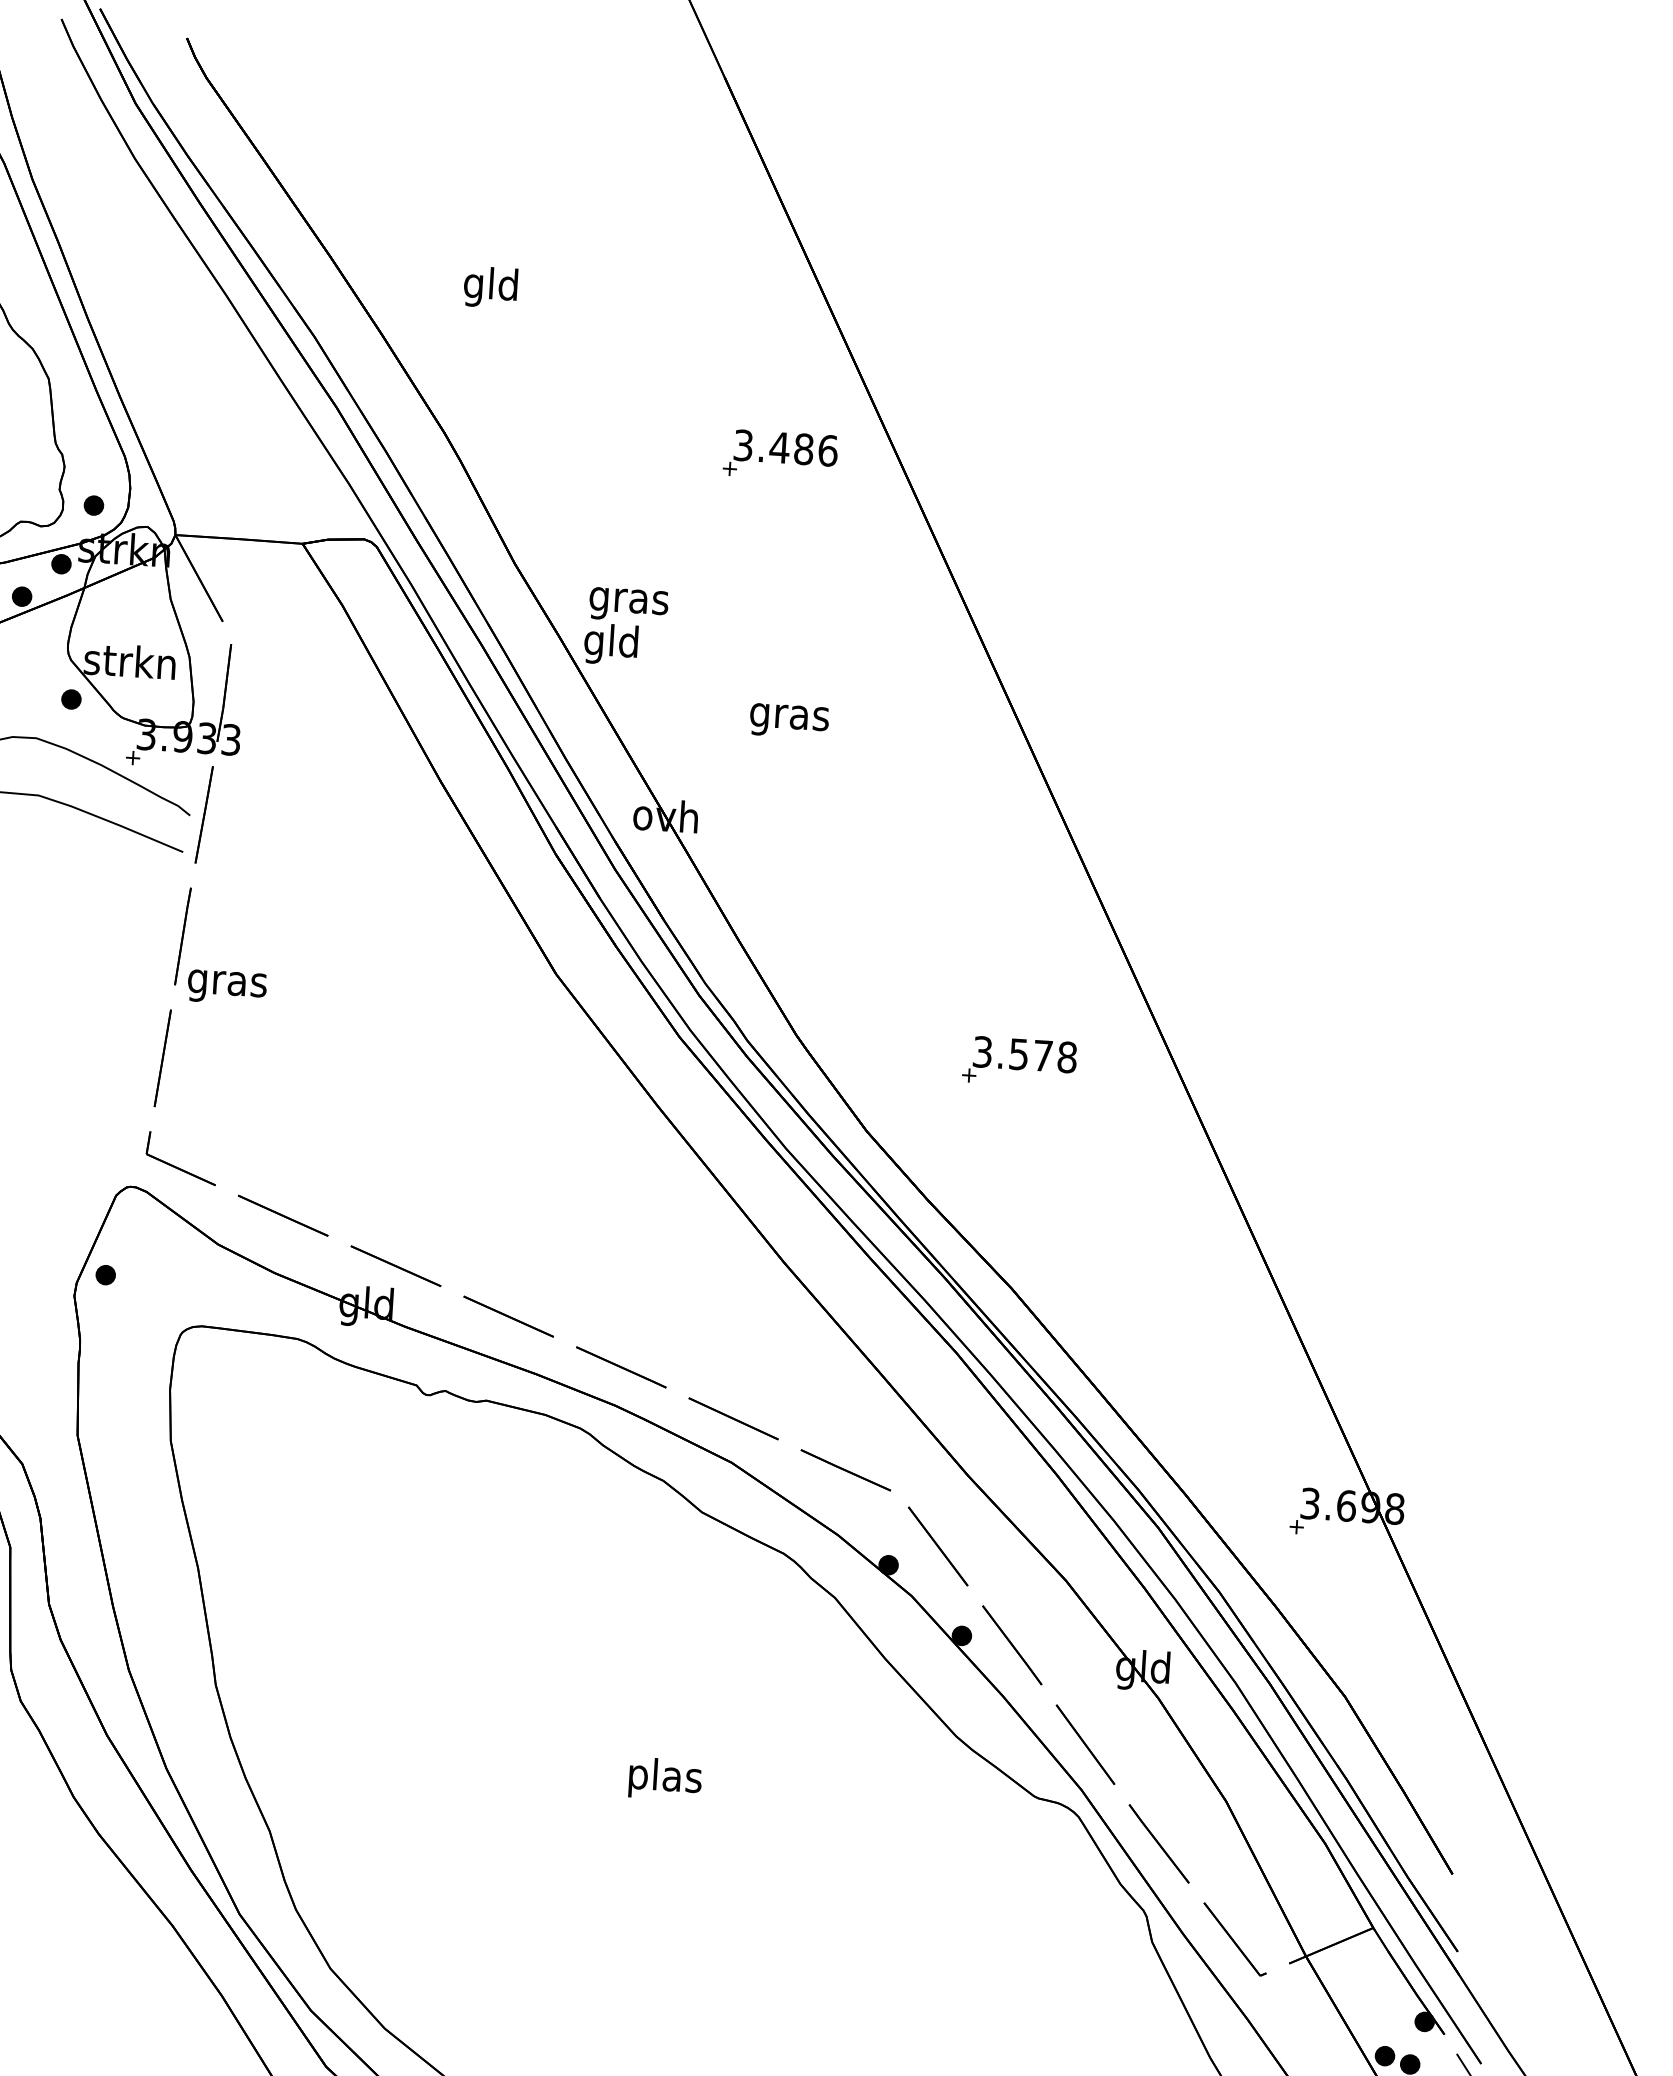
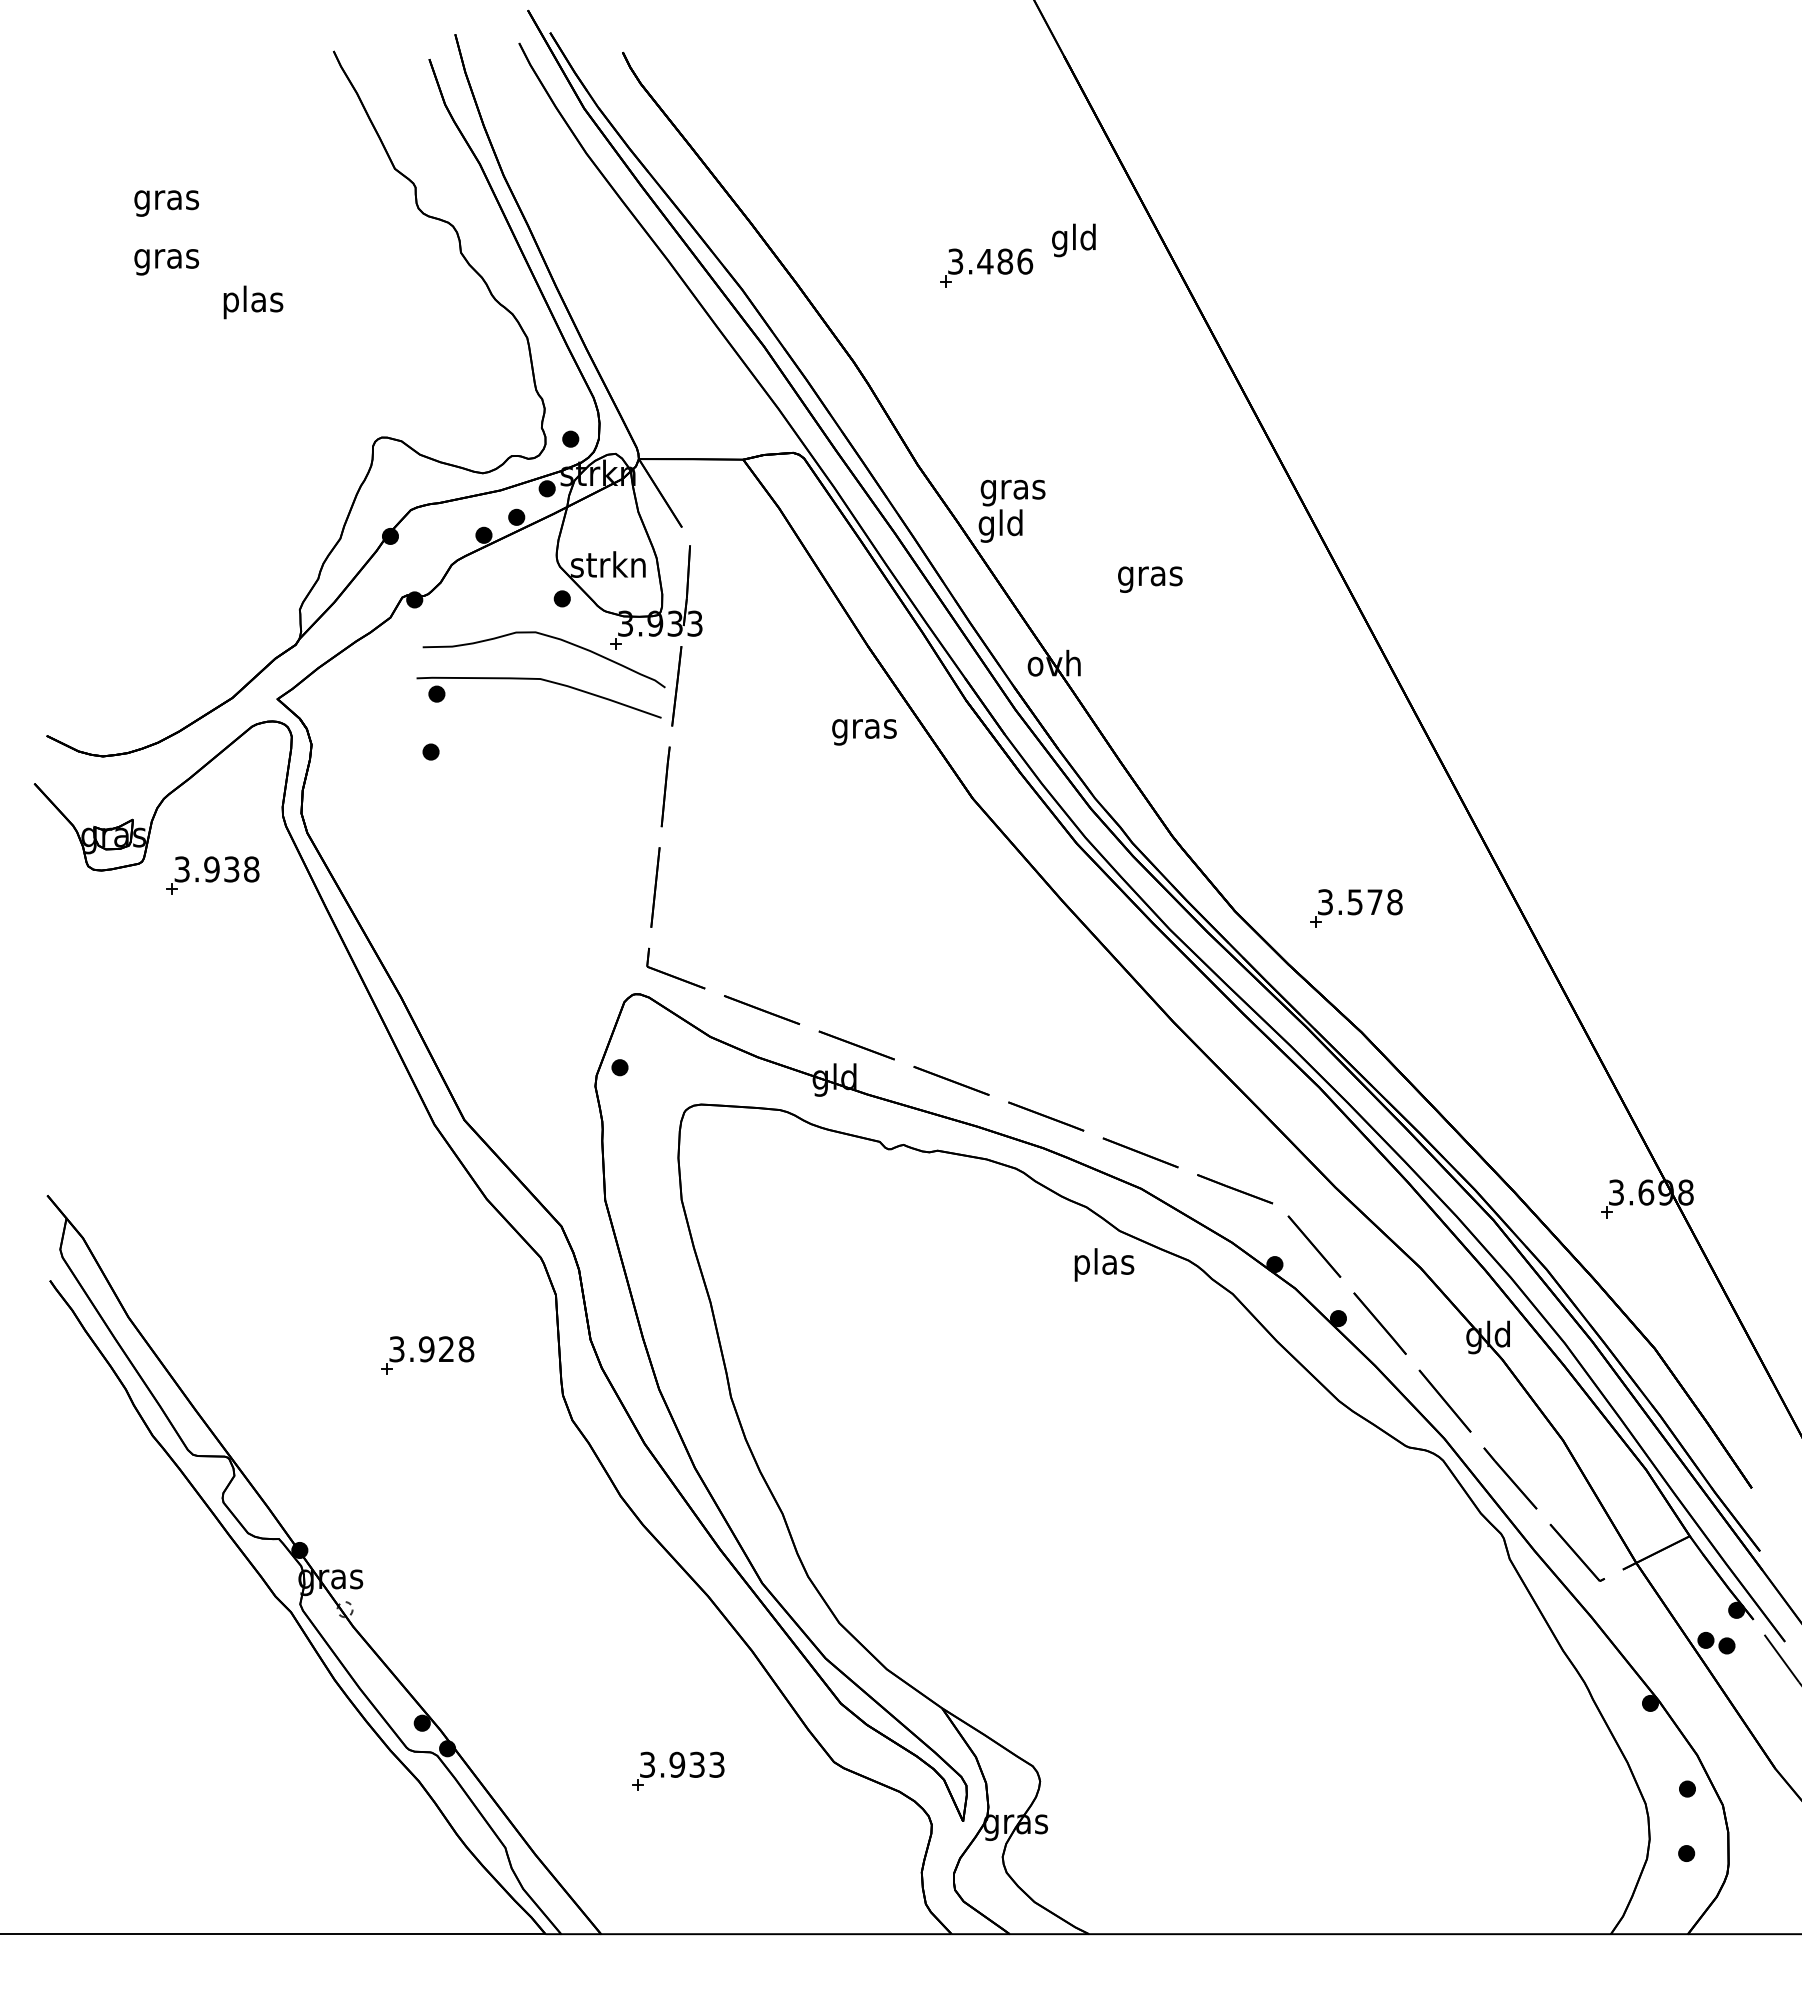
text: (490, 287) -> (1073, 240), moved
part: (780, 454) -> (986, 267), moved
text: (227, 987) -> (864, 732), moved
part: (1020, 1062) -> (1356, 908), moved
text: (665, 1778) -> (1104, 1264), moved

